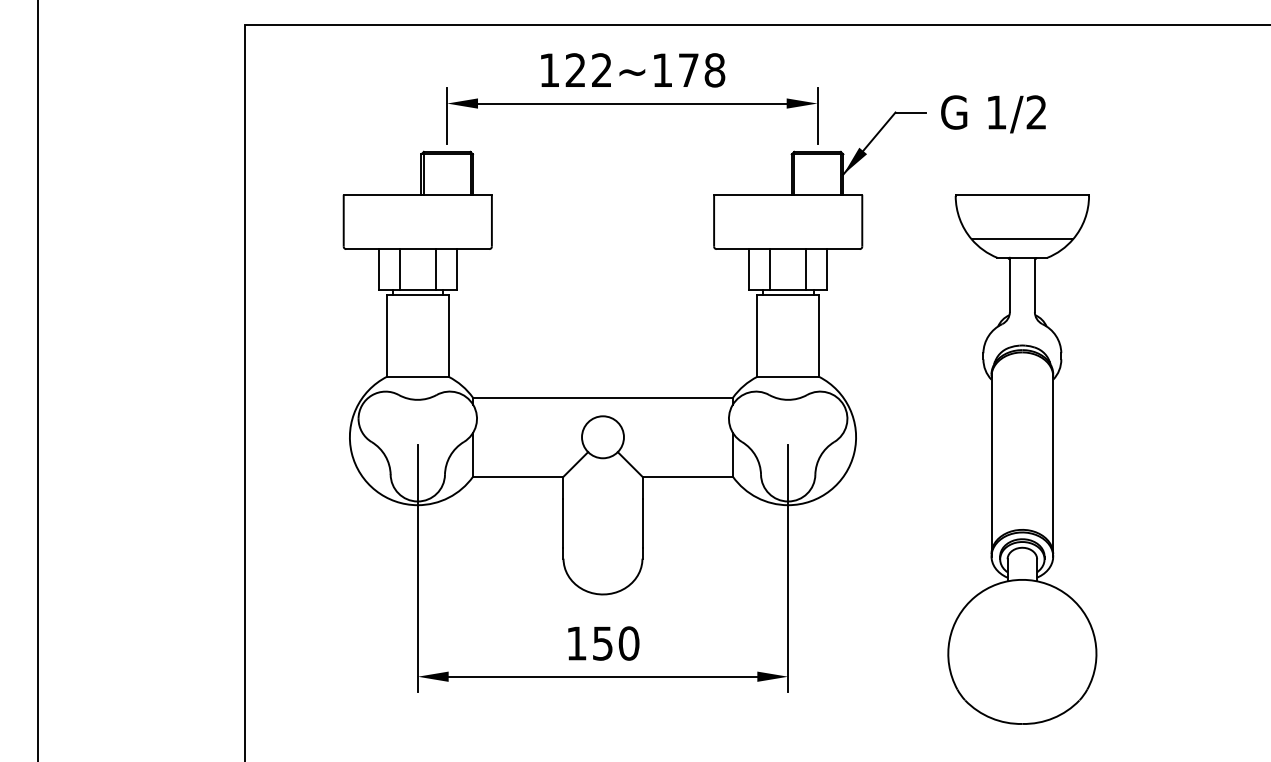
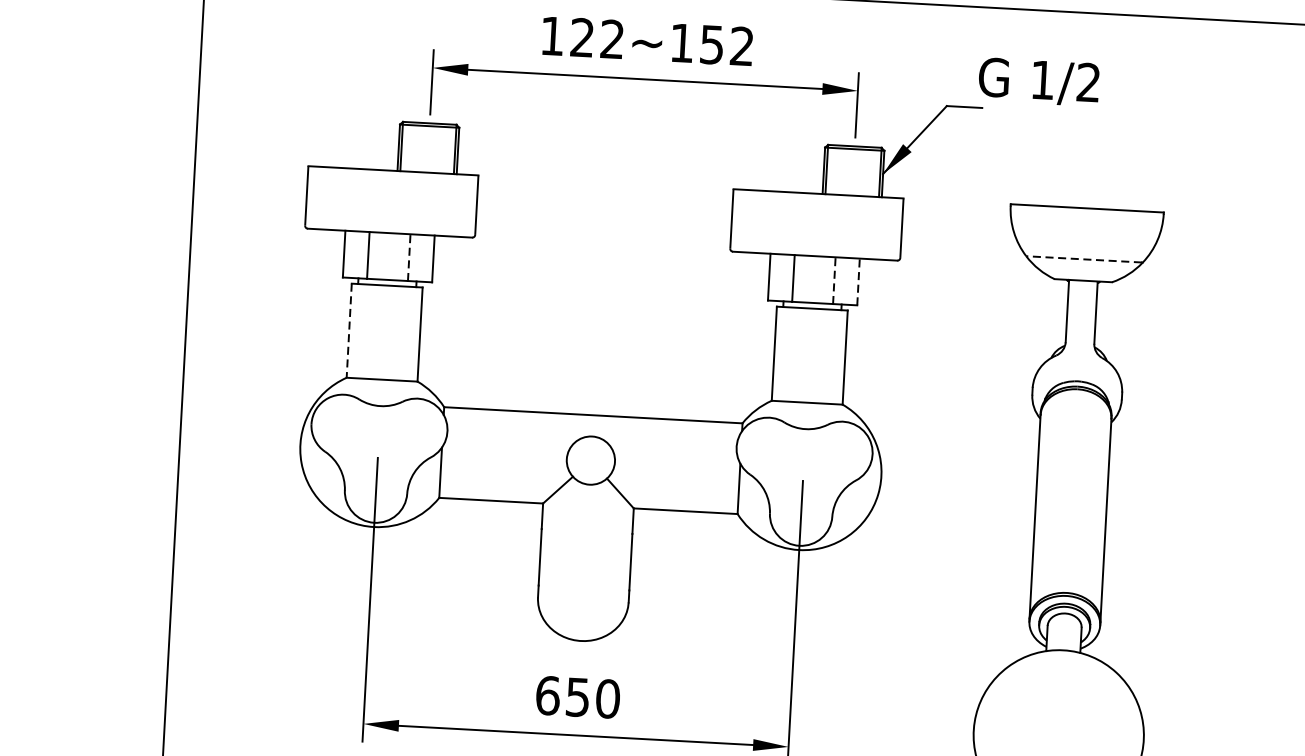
text: (702, 70) -> (727, 45), 122~178 -> 122~152
text: (993, 114) -> (1039, 82), moved
line: (1021, 239) -> (1083, 259), solid -> dashed
line: (435, 269) -> (409, 257), solid -> dashed
line: (806, 269) -> (834, 280), solid -> dashed
line: (827, 269) -> (859, 281), solid -> dashed
line: (386, 335) -> (348, 330), solid -> dashed
text: (576, 643) -> (547, 695), 150 -> 650

